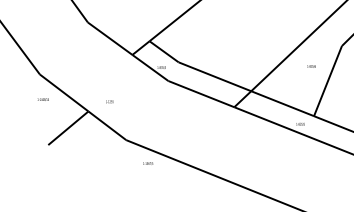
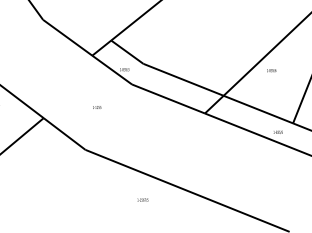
text: (311, 66) -> (271, 70), moved
text: (109, 101) -> (96, 107), moved
text: (148, 163) -> (143, 200), moved

